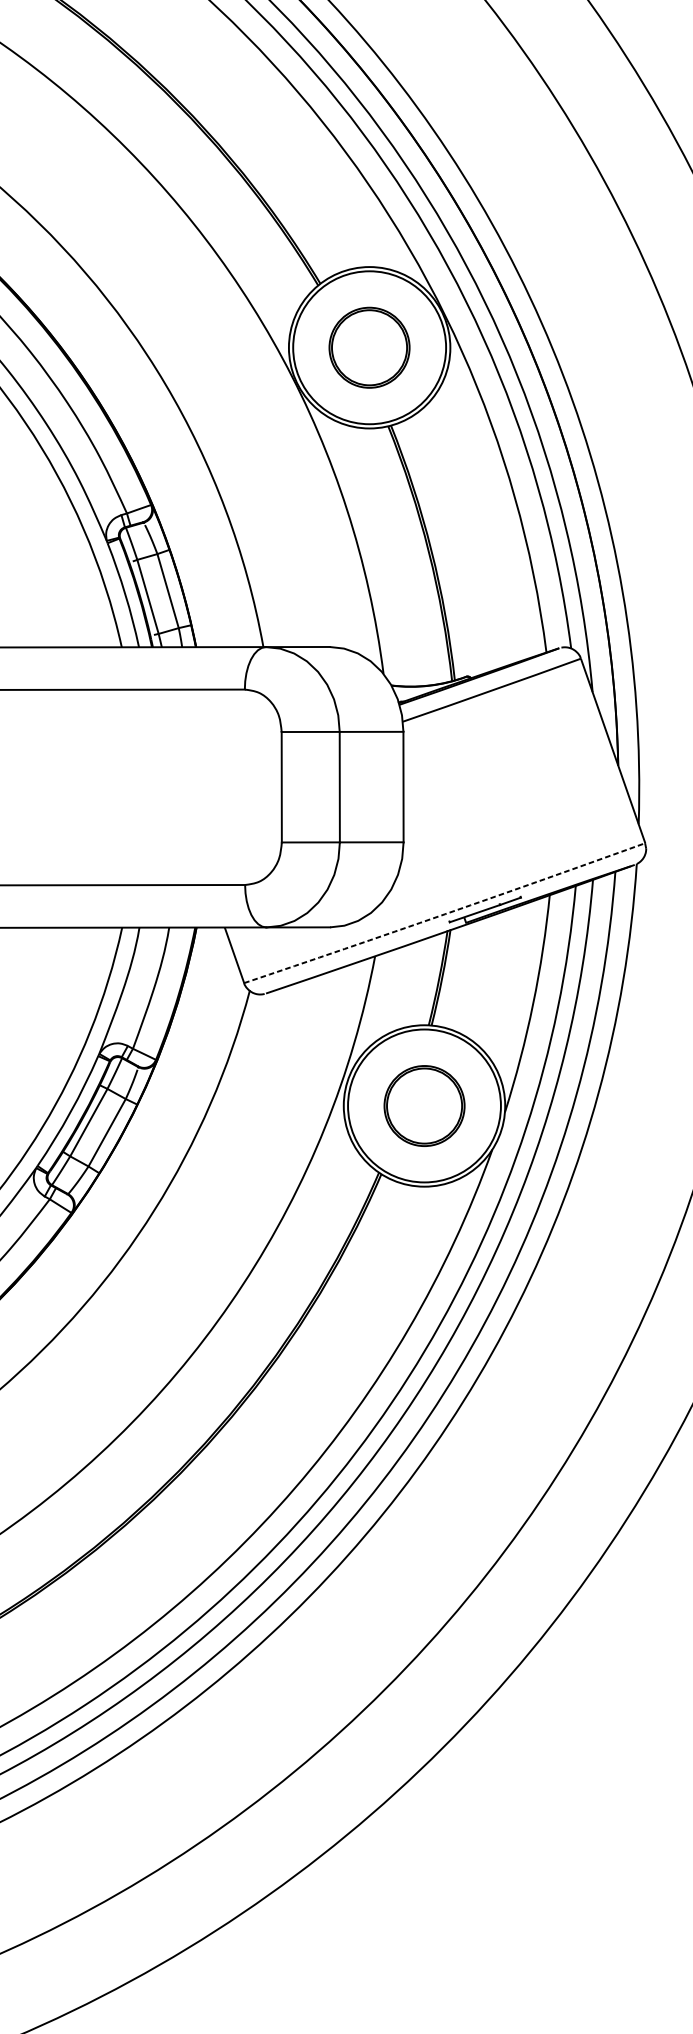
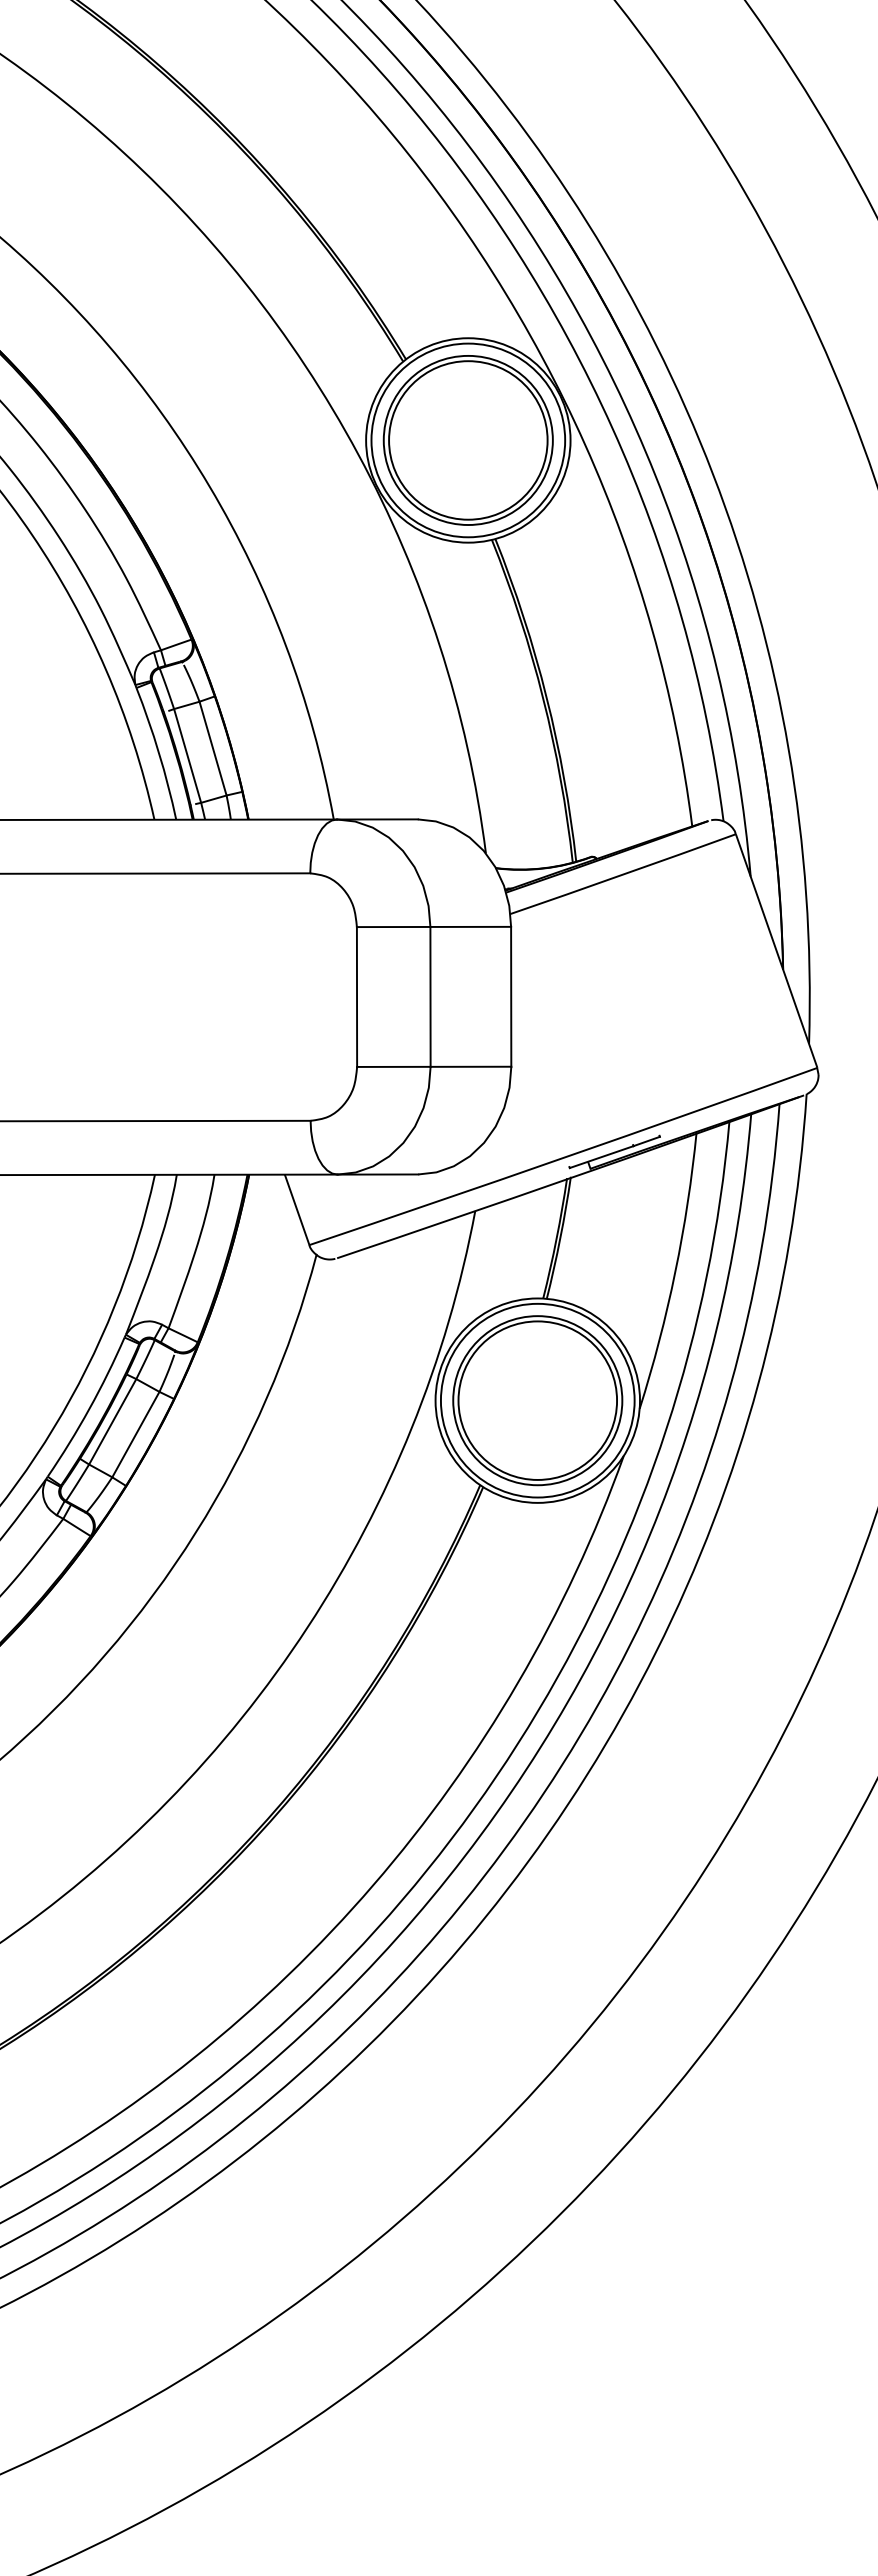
part: (369, 347) -> (467, 440), size x1.67
arc: (444, 913) -> (563, 1157), dashed -> solid
part: (424, 1105) -> (537, 1400), size x1.67

